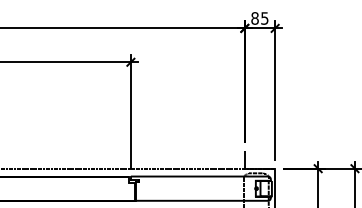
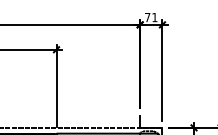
text: (259, 18) -> (150, 17), 85 -> 71

